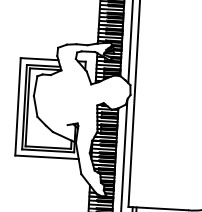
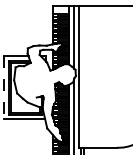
line: (18, 108) -> (4, 88), solid -> dashed

